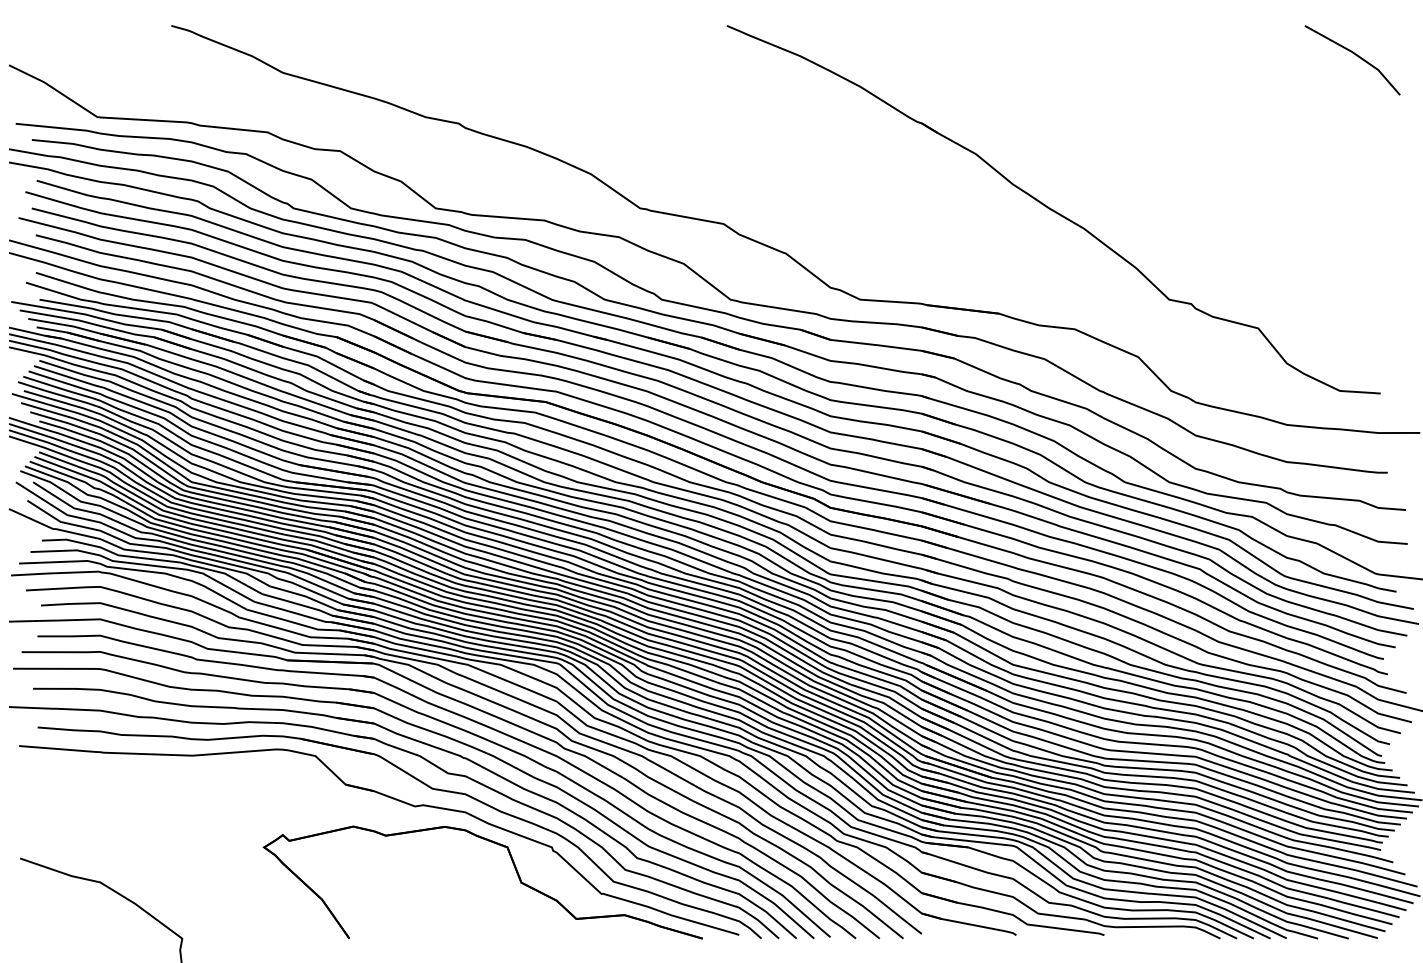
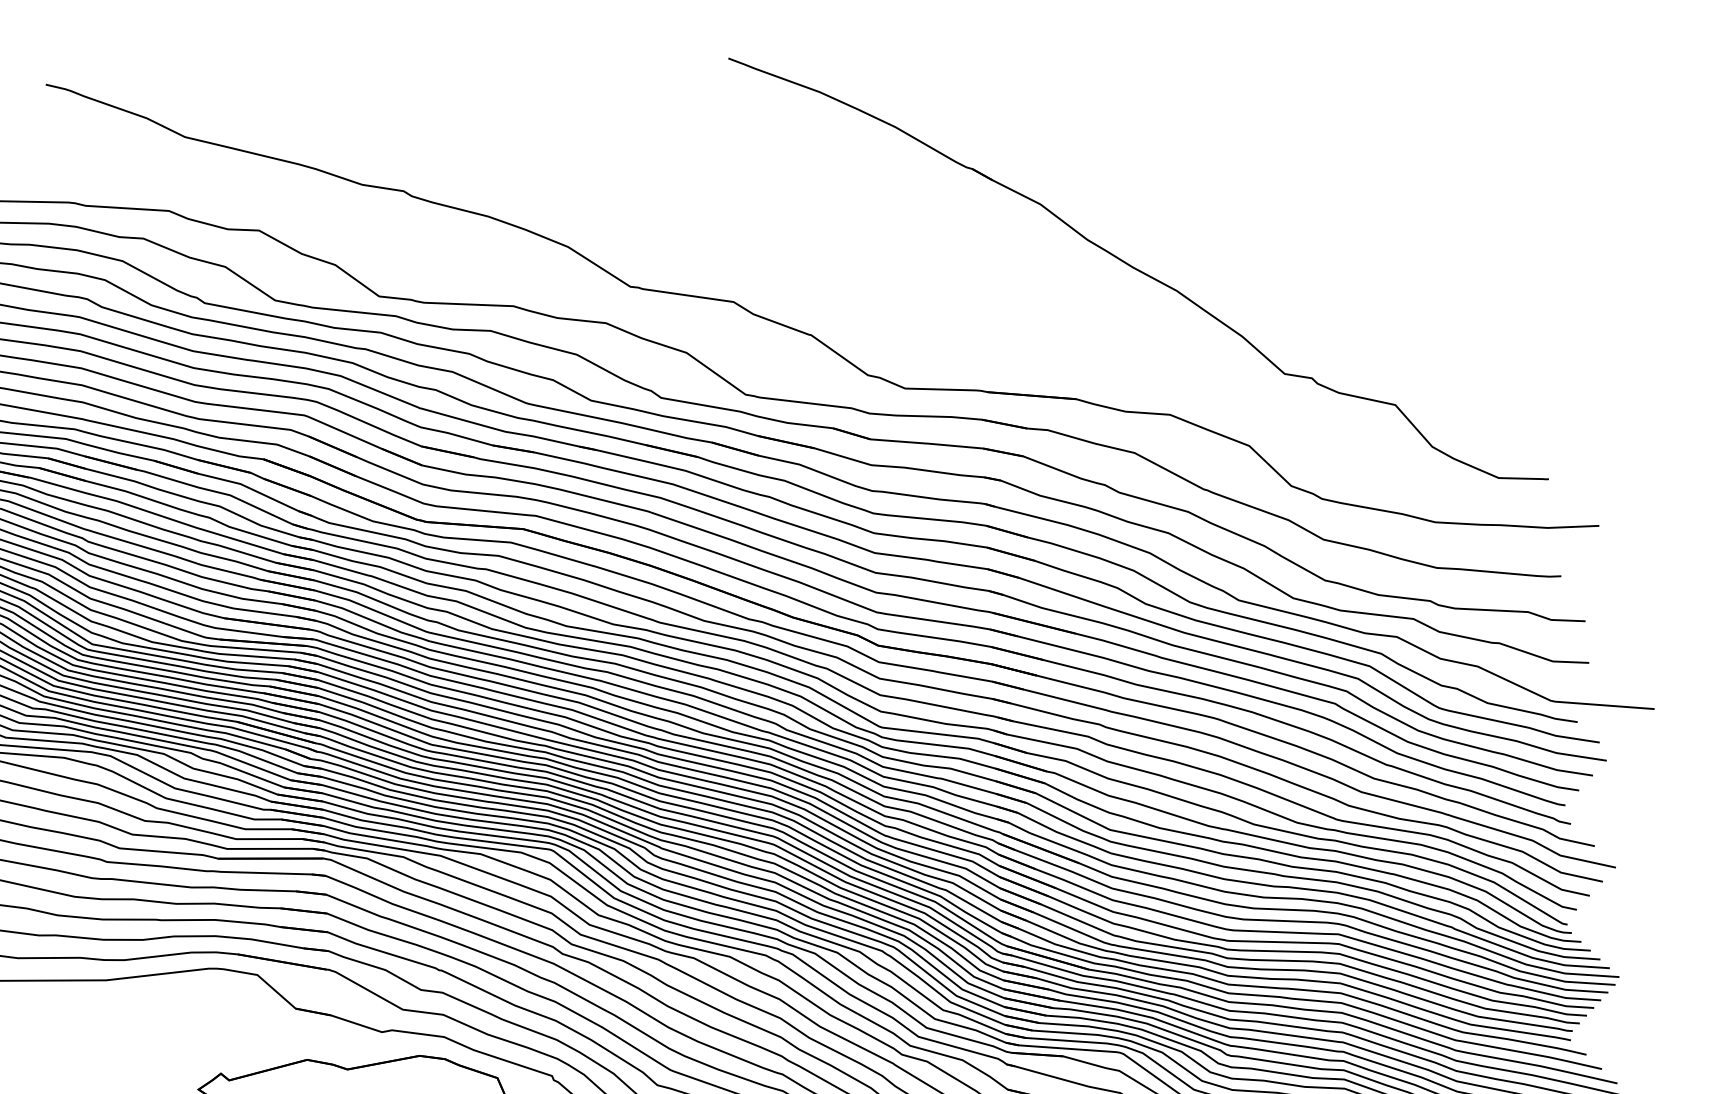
line: (1356, 56) -> (1503, 66), removed

